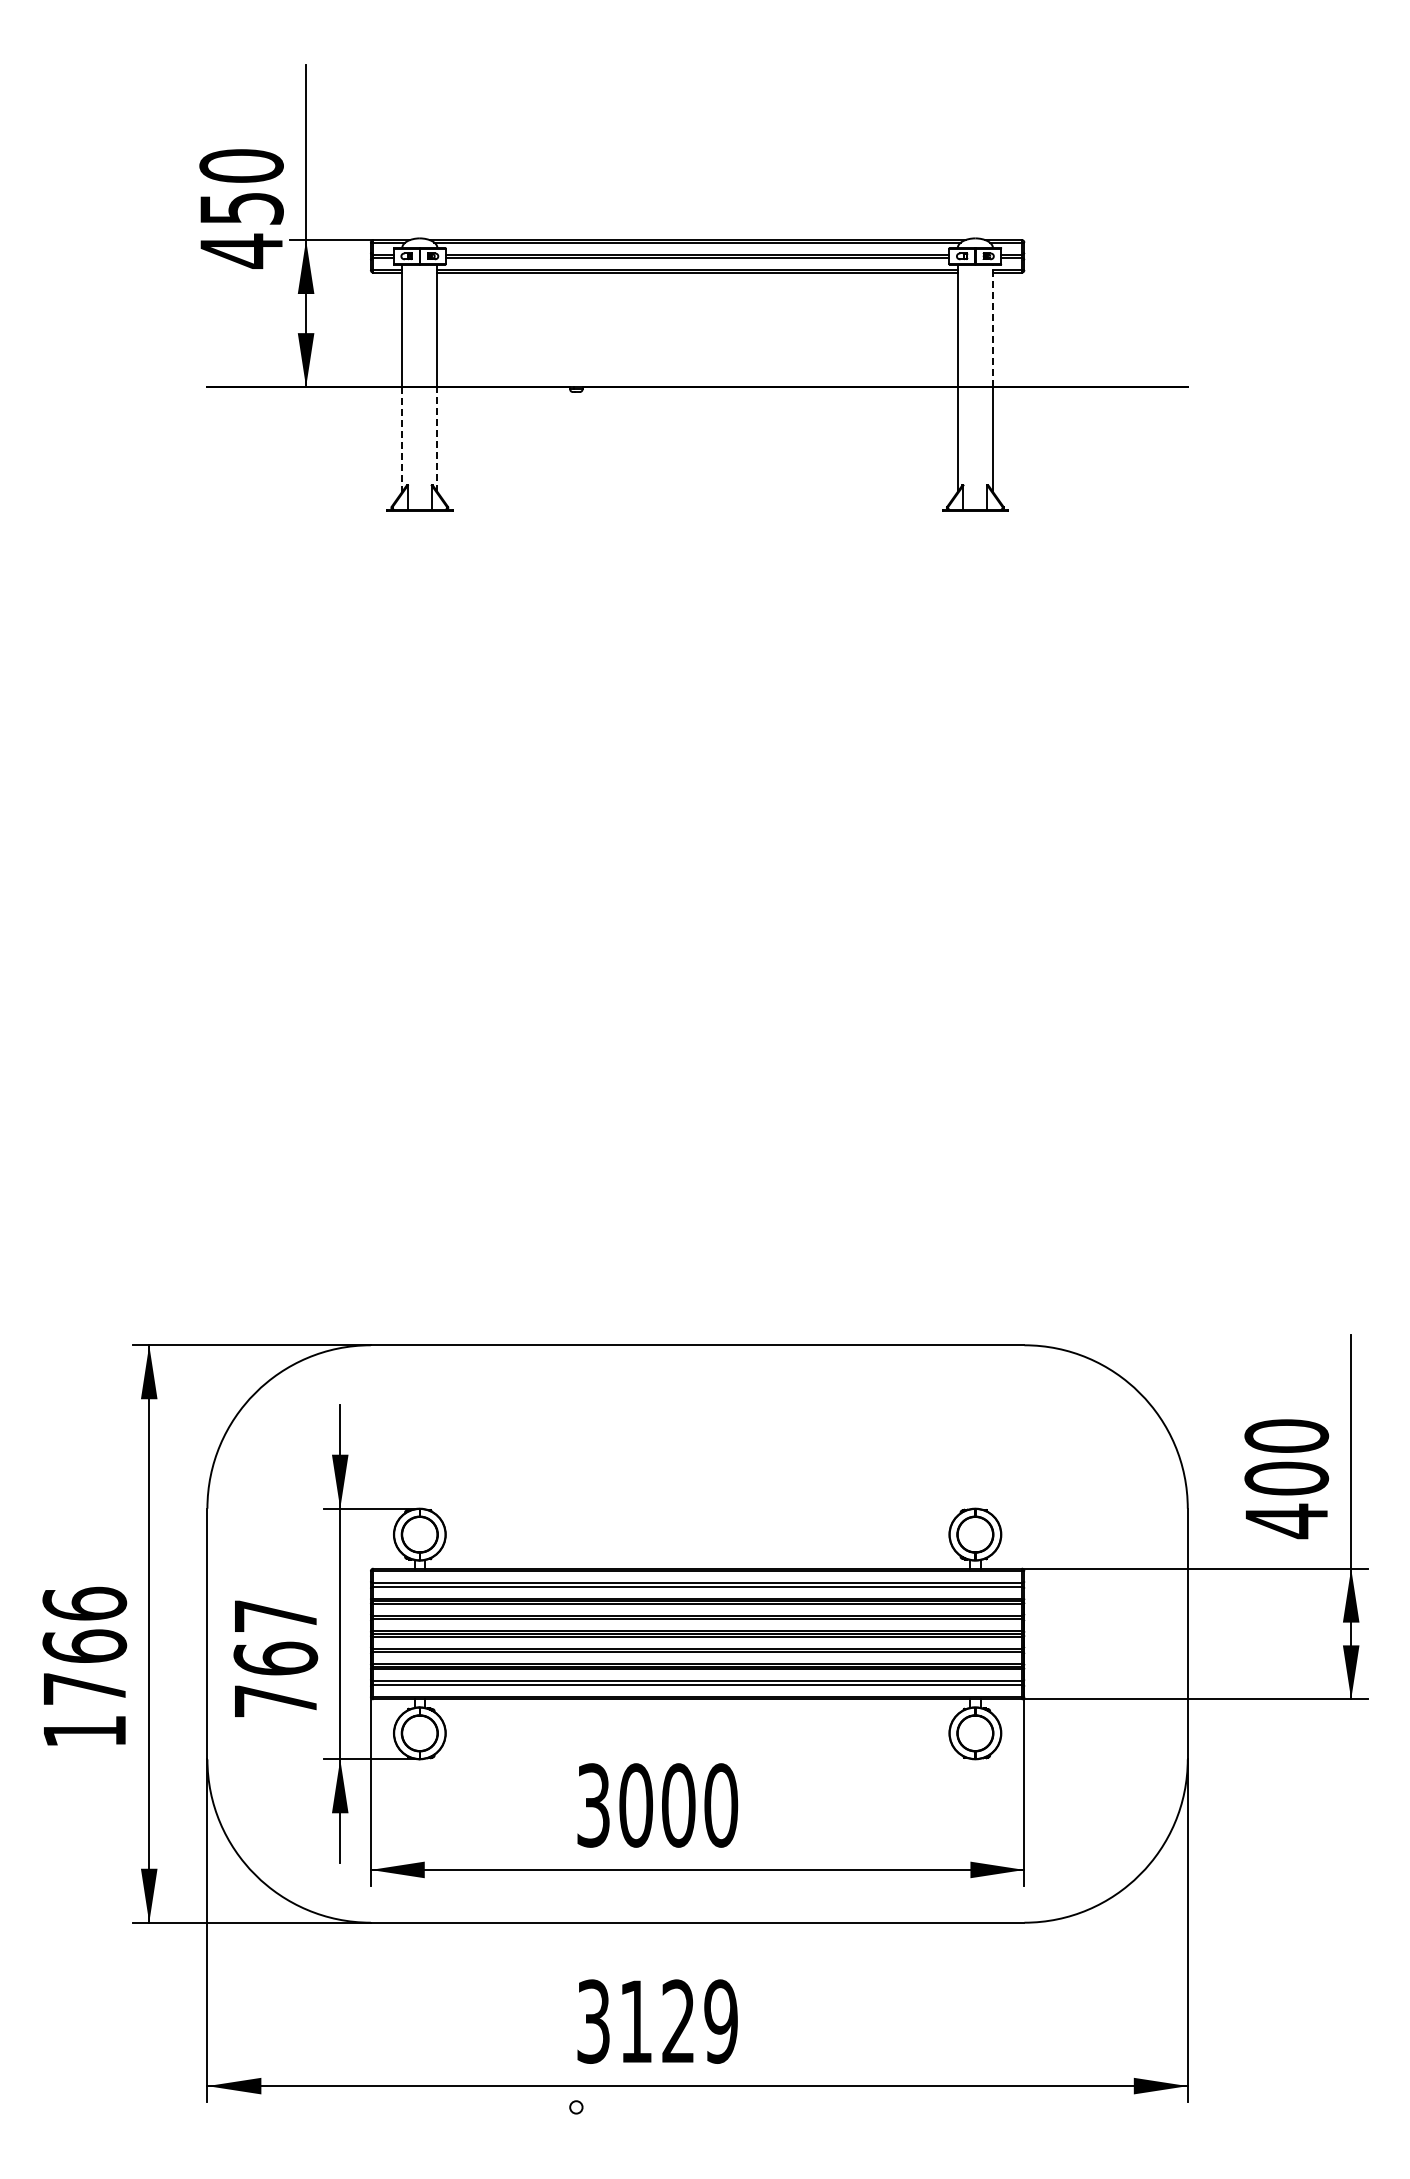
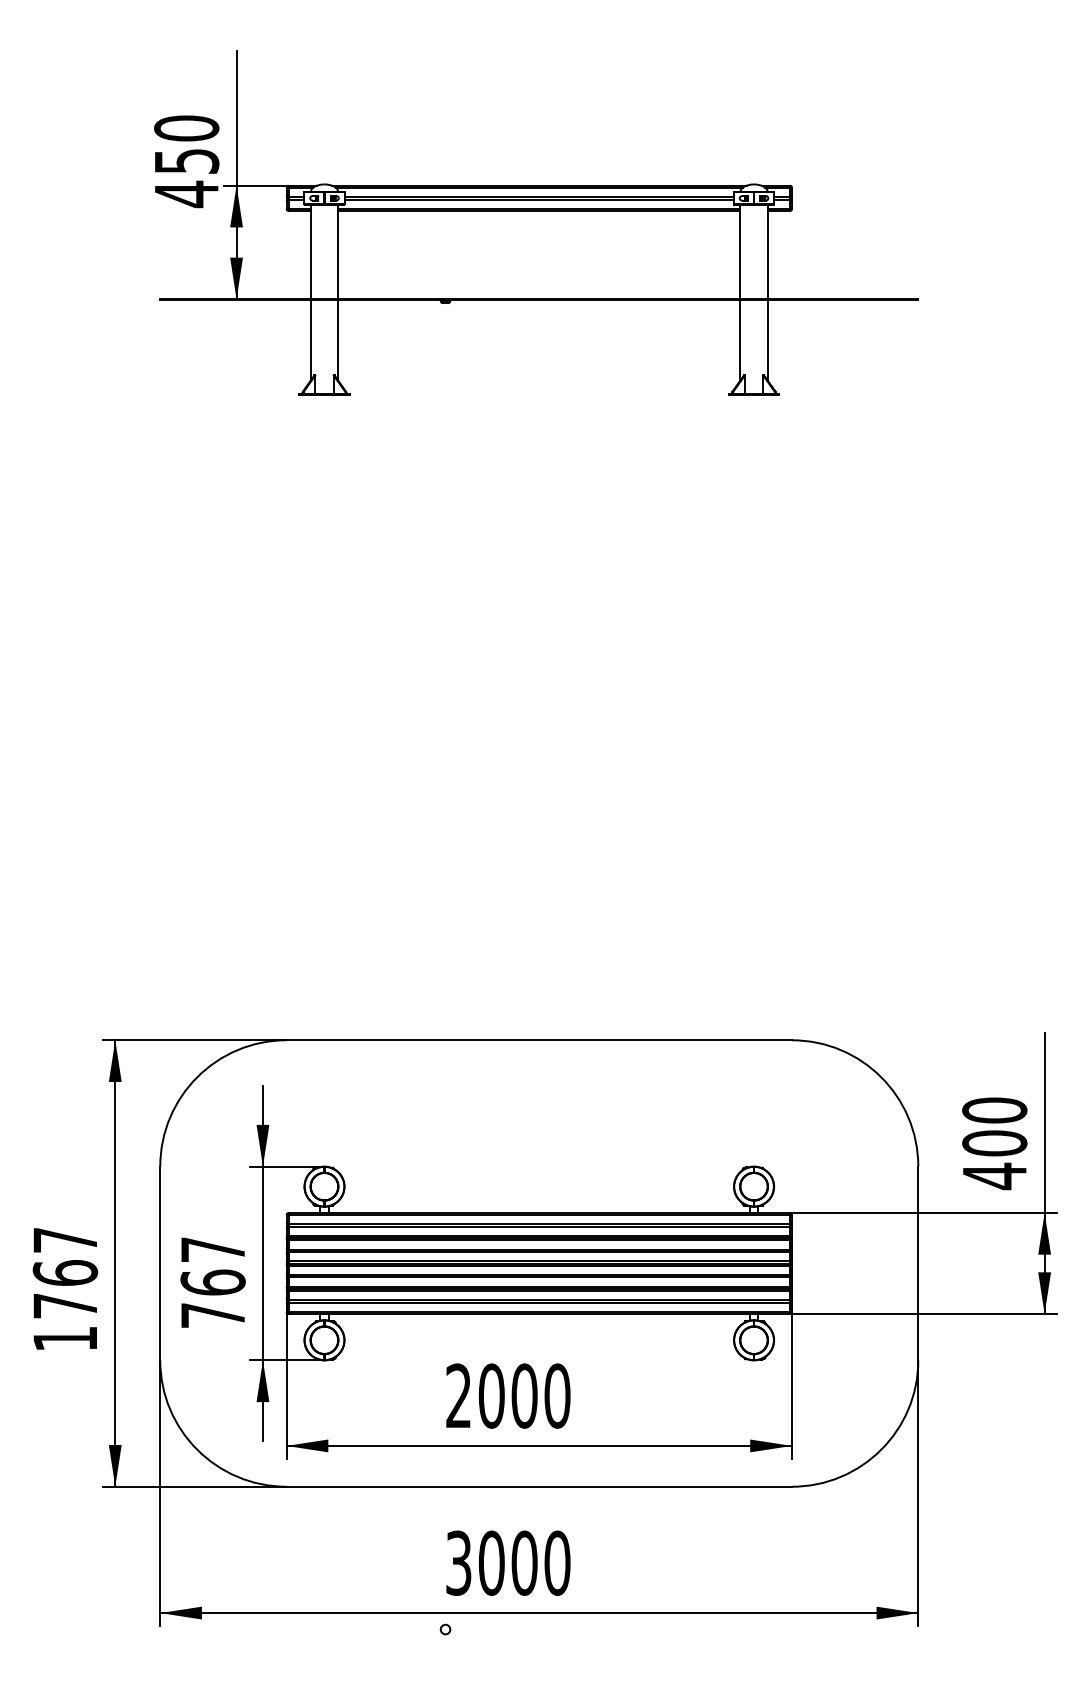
line: (993, 325) -> (768, 251), dashed -> solid
line: (437, 439) -> (338, 339), dashed -> solid
line: (402, 440) -> (311, 340), dashed -> solid
text: (84, 1603) -> (65, 1239), 1766 -> 1767
text: (593, 1805) -> (458, 1396), 3000 -> 2000
text: (678, 2021) -> (524, 1563), 3129 -> 3000

